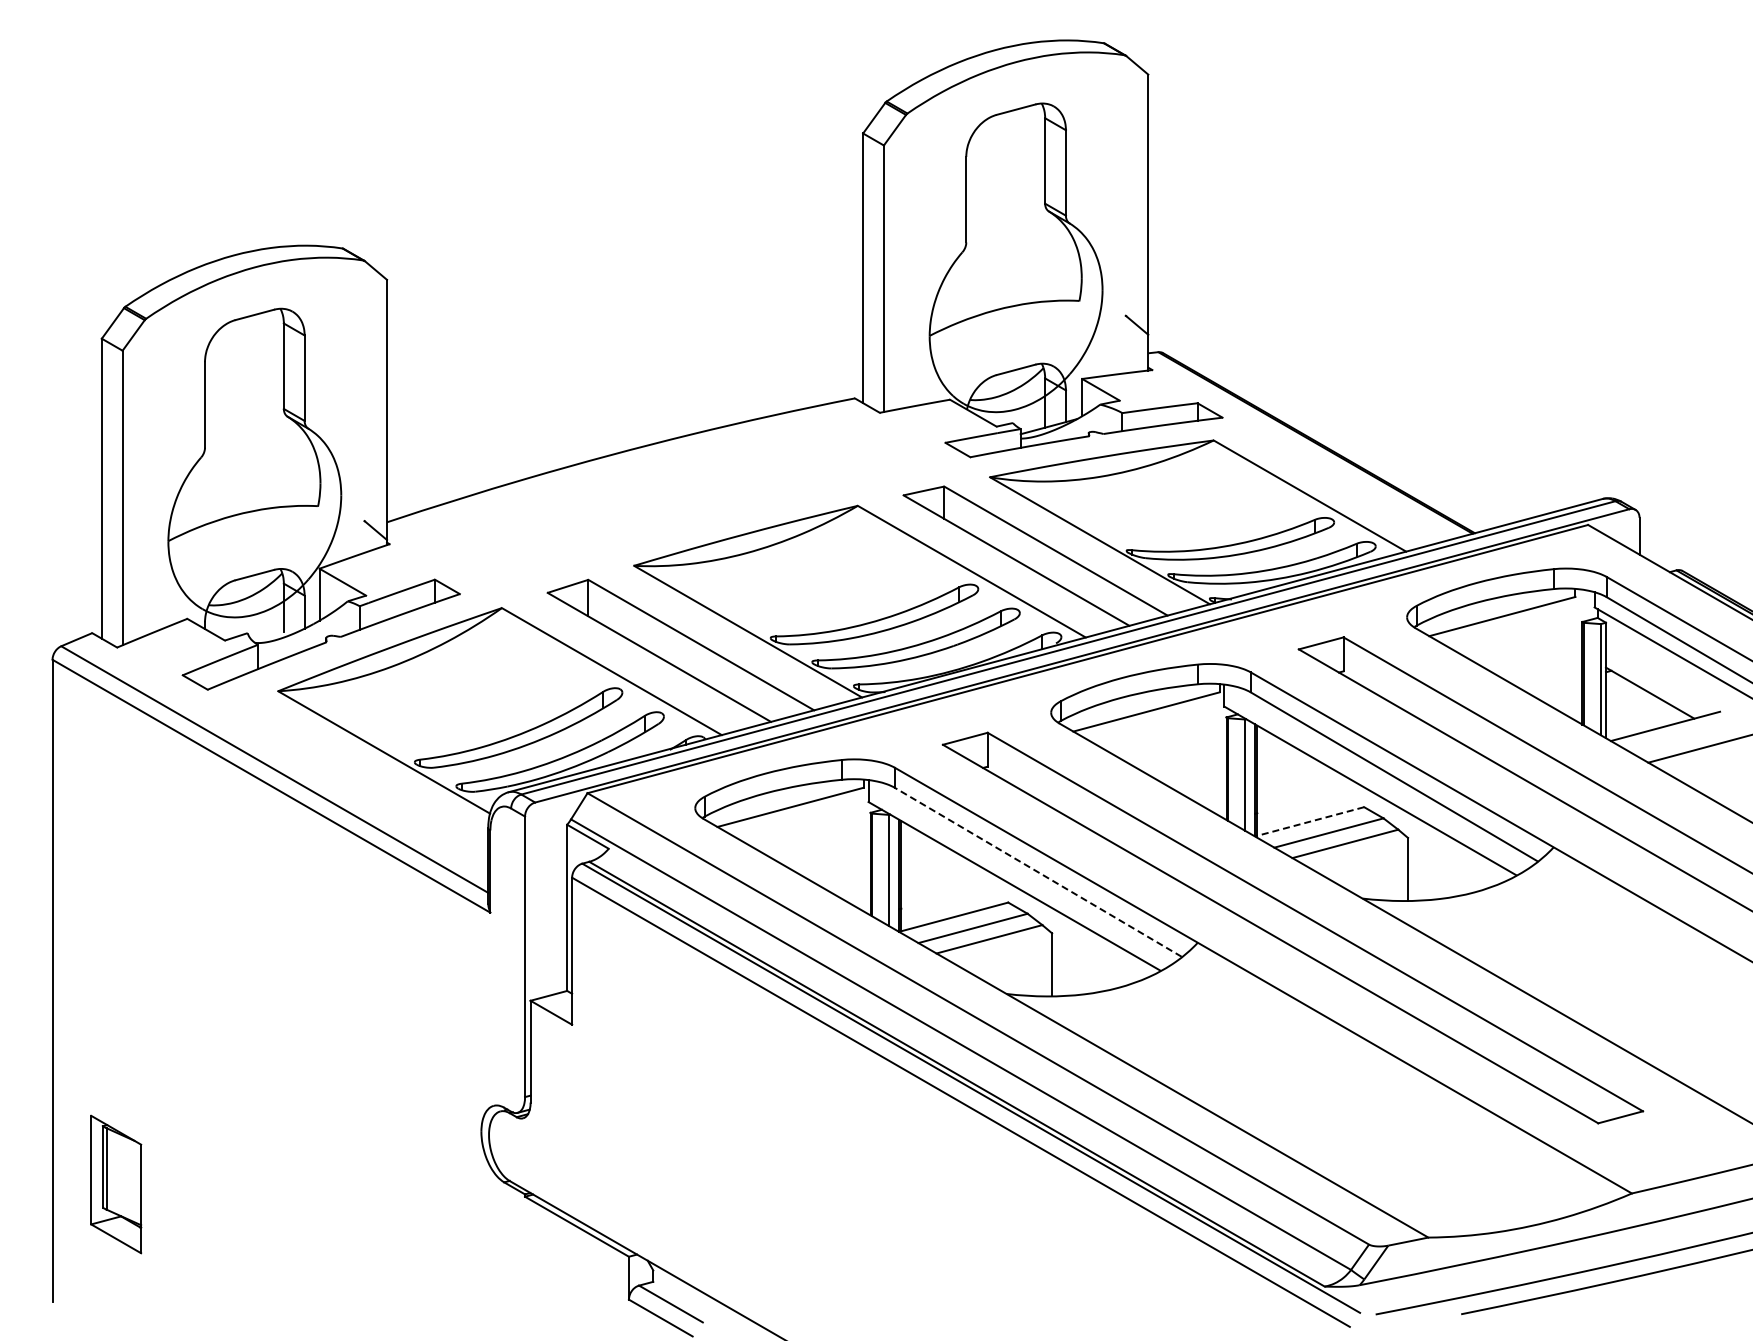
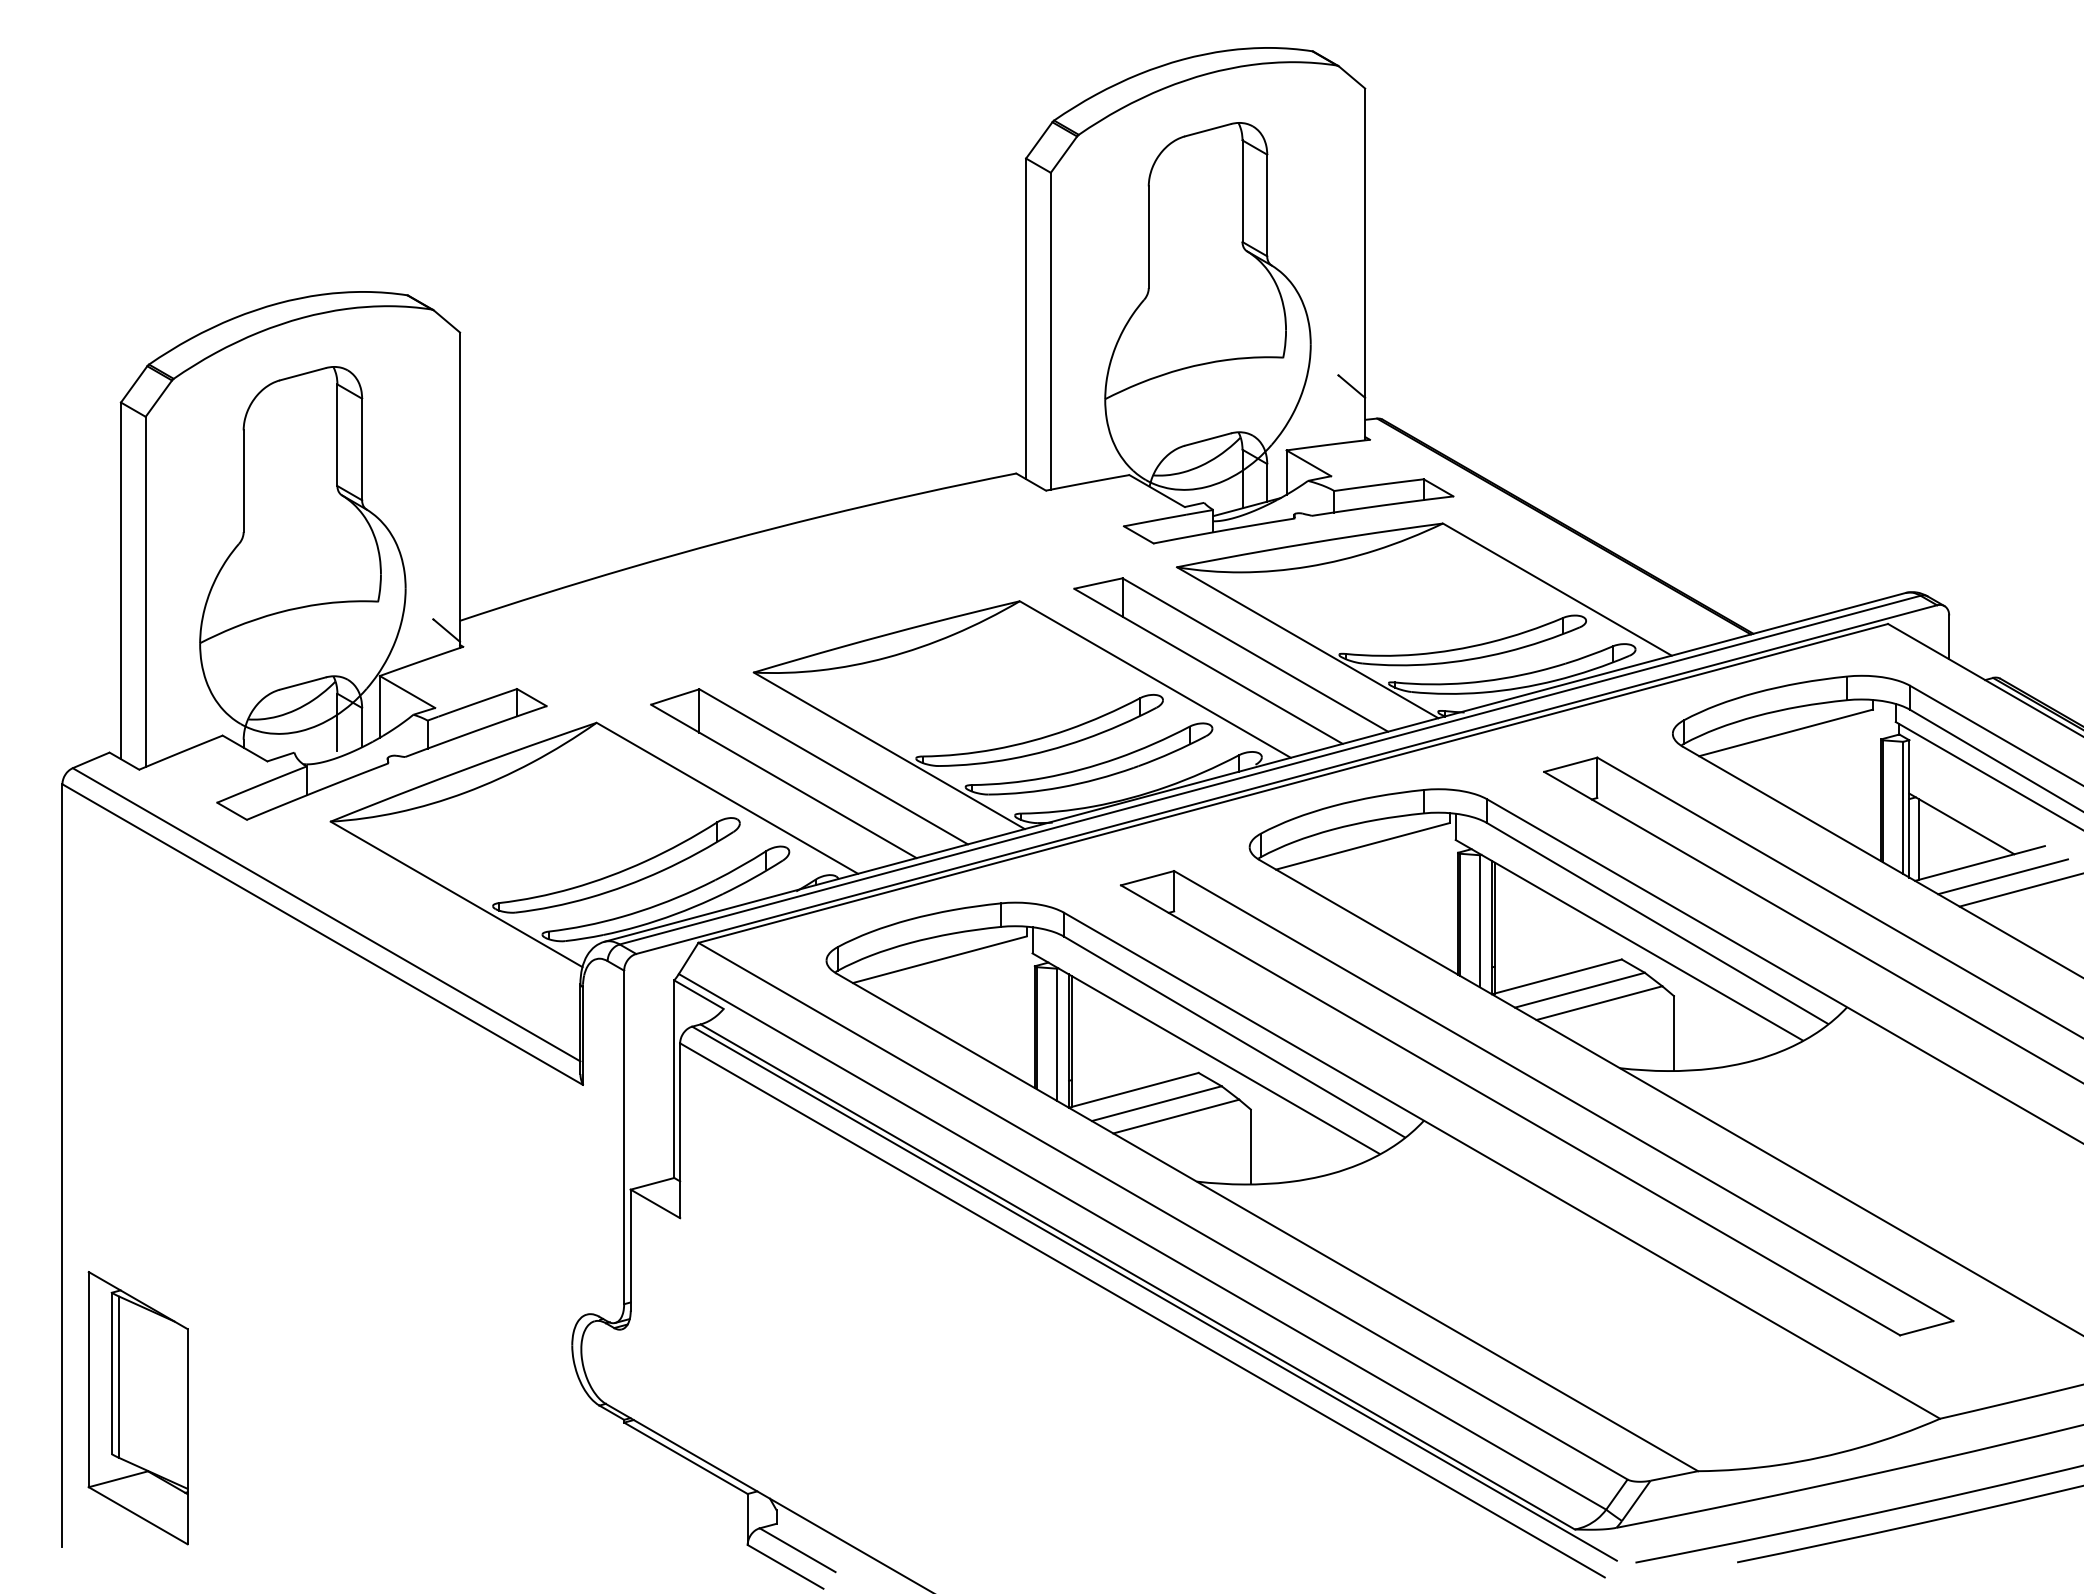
line: (1613, 706) -> (1918, 839), added
line: (1684, 737) -> (2002, 876), added
line: (1309, 821) -> (1556, 976), dashed -> solid
line: (1037, 872) -> (1233, 1037), dashed -> solid
part: (115, 1184) -> (137, 1408), size x1.67

